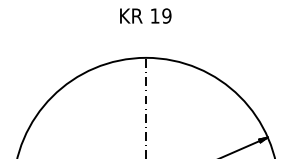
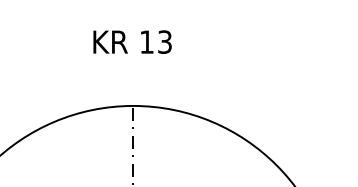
text: (166, 15) -> (164, 41), 19 -> 13

